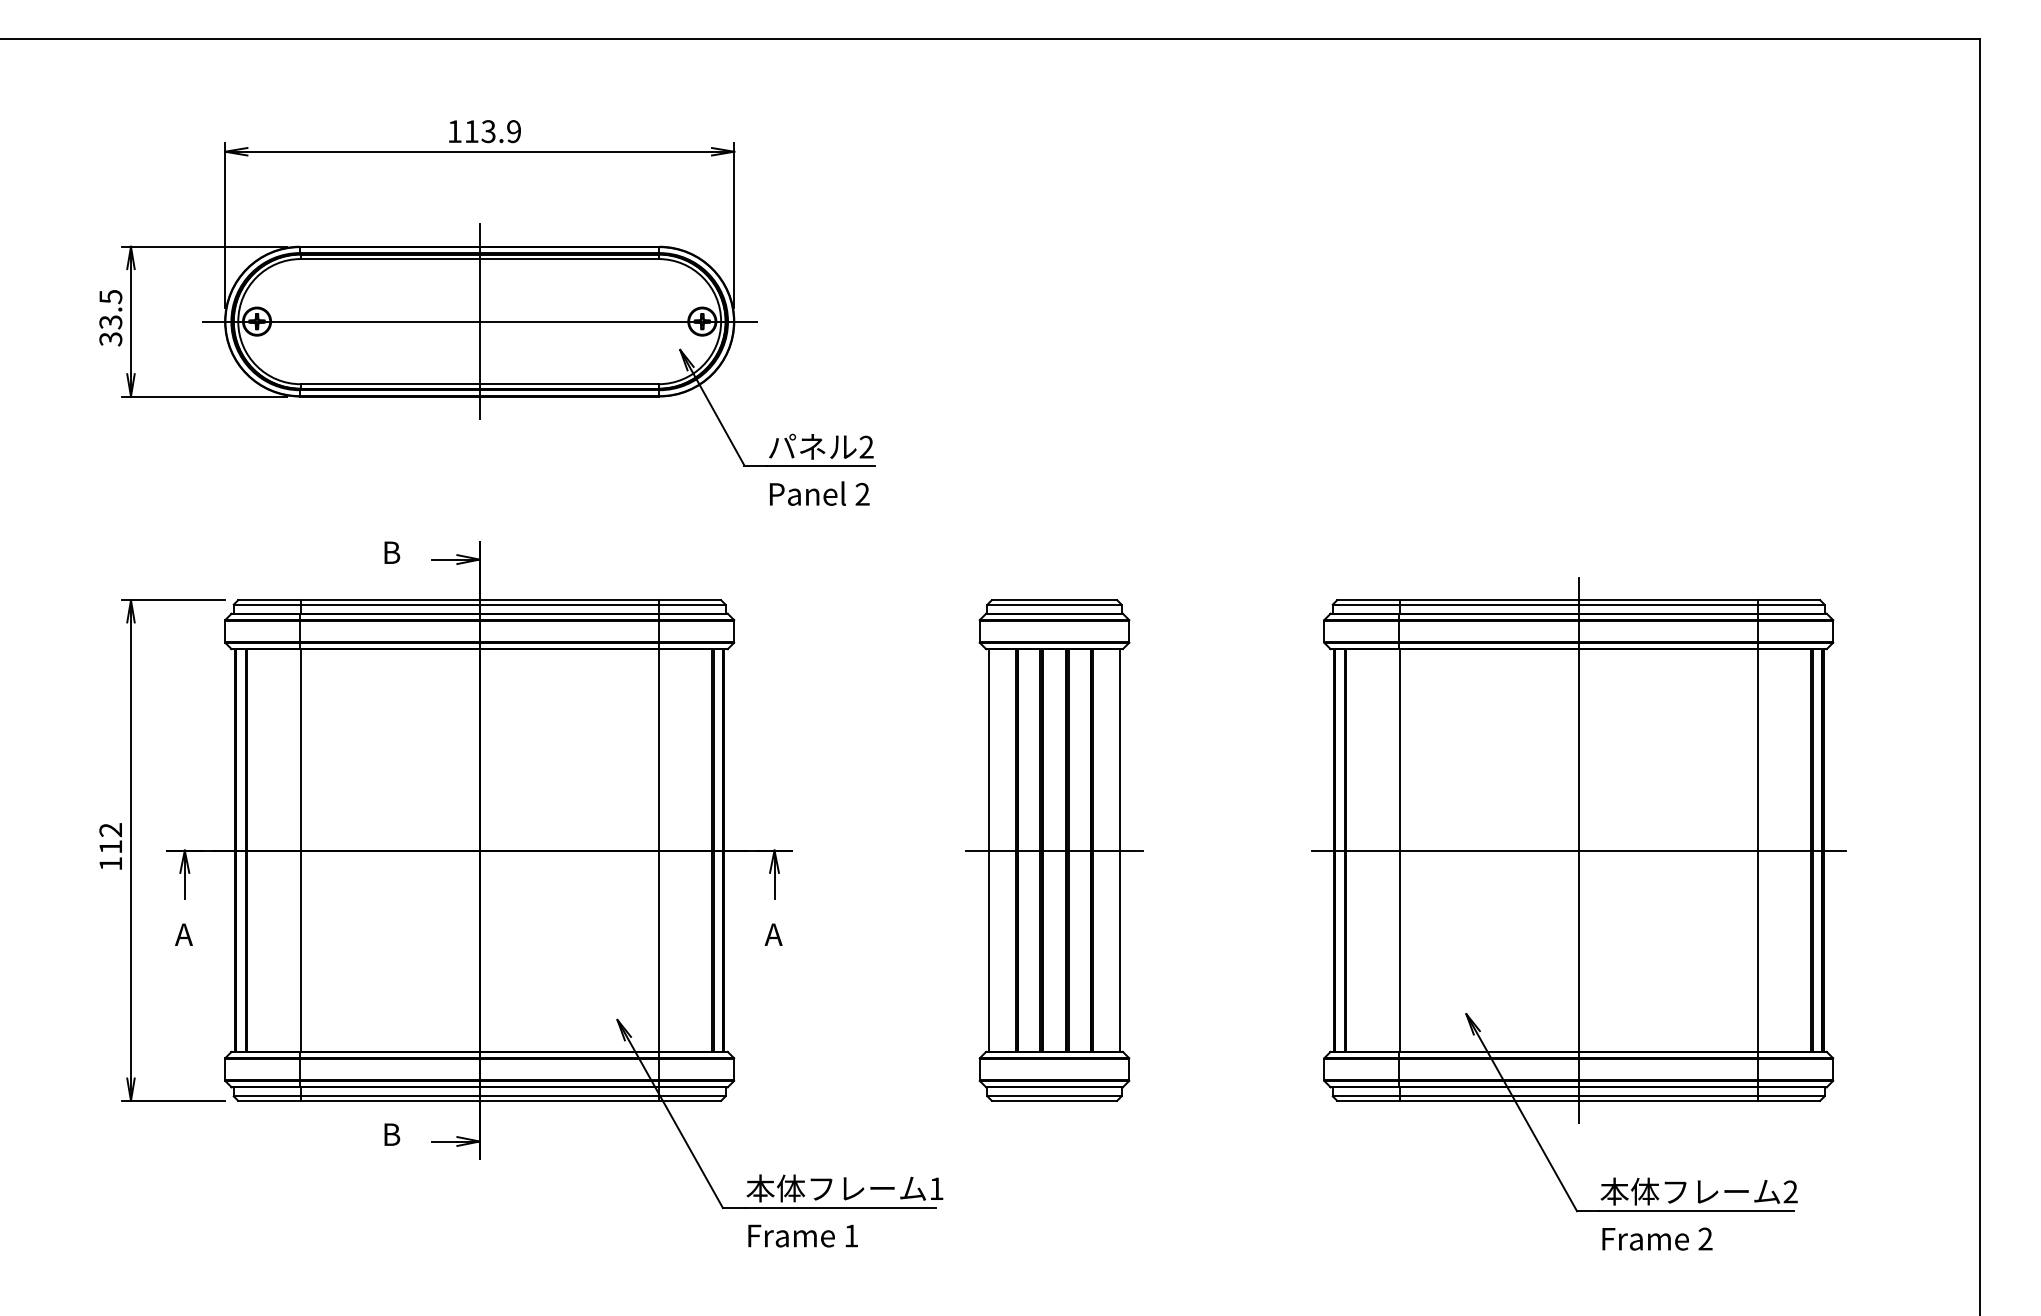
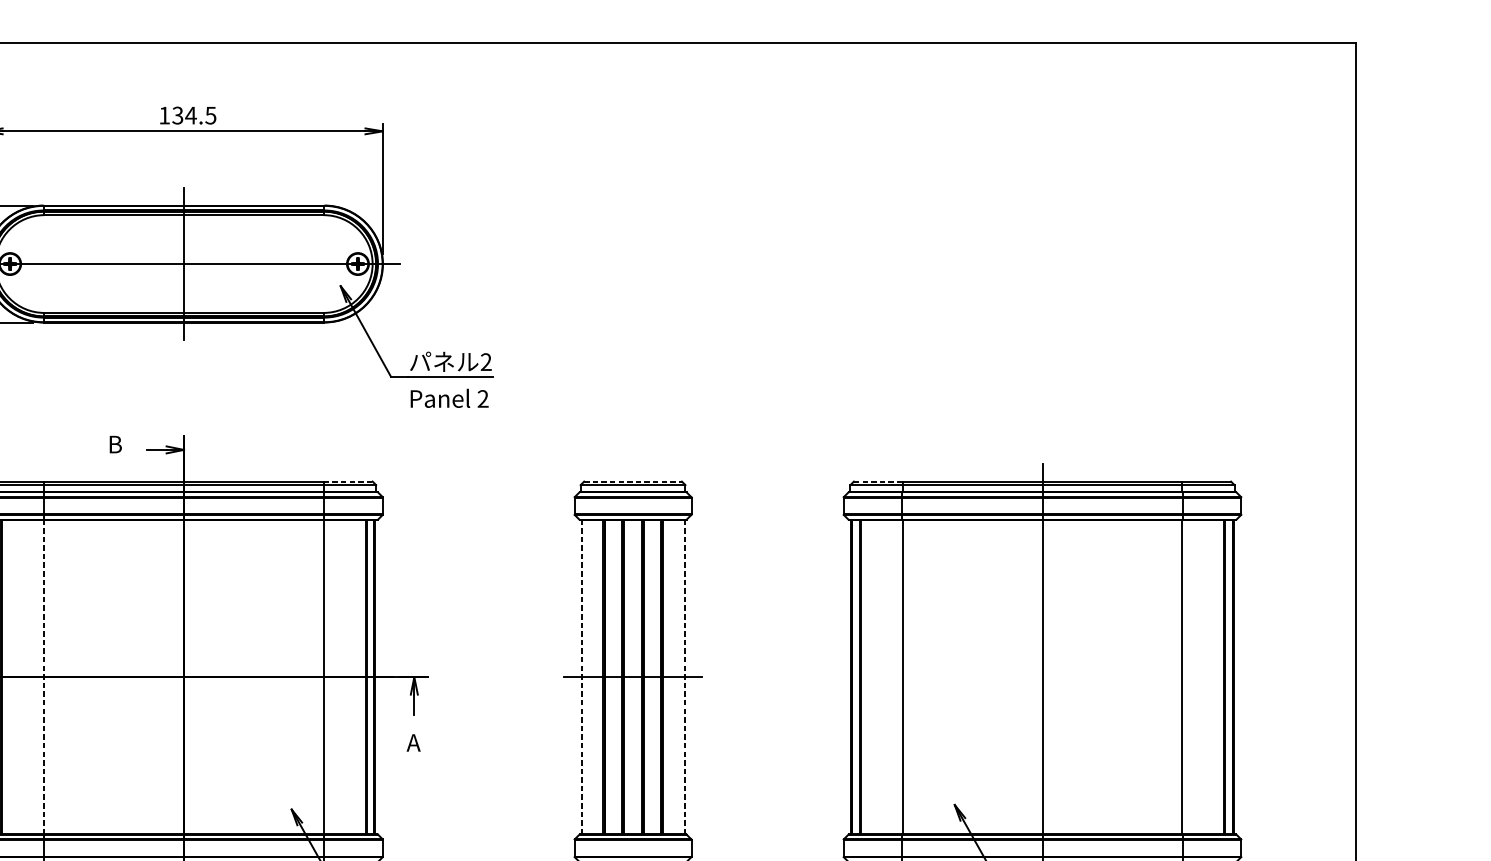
text: (492, 131) -> (194, 115), 113.9 -> 134.5
line: (690, 600) -> (348, 481), solid -> dashed
line: (1054, 600) -> (633, 481), solid -> dashed
line: (1369, 600) -> (879, 481), solid -> dashed
line: (300, 850) -> (44, 677), solid -> dashed
line: (988, 850) -> (581, 677), solid -> dashed
line: (1120, 850) -> (684, 677), solid -> dashed
line: (1578, 850) -> (1042, 677), removed

